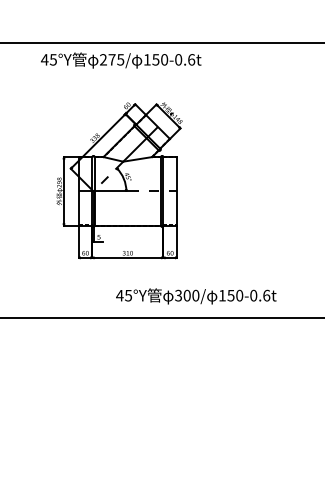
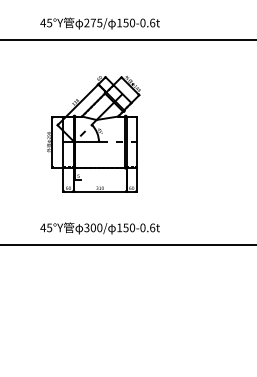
text: (120, 60) -> (99, 23), moved
part: (119, 181) -> (93, 134), moved
text: (195, 296) -> (99, 228), moved

